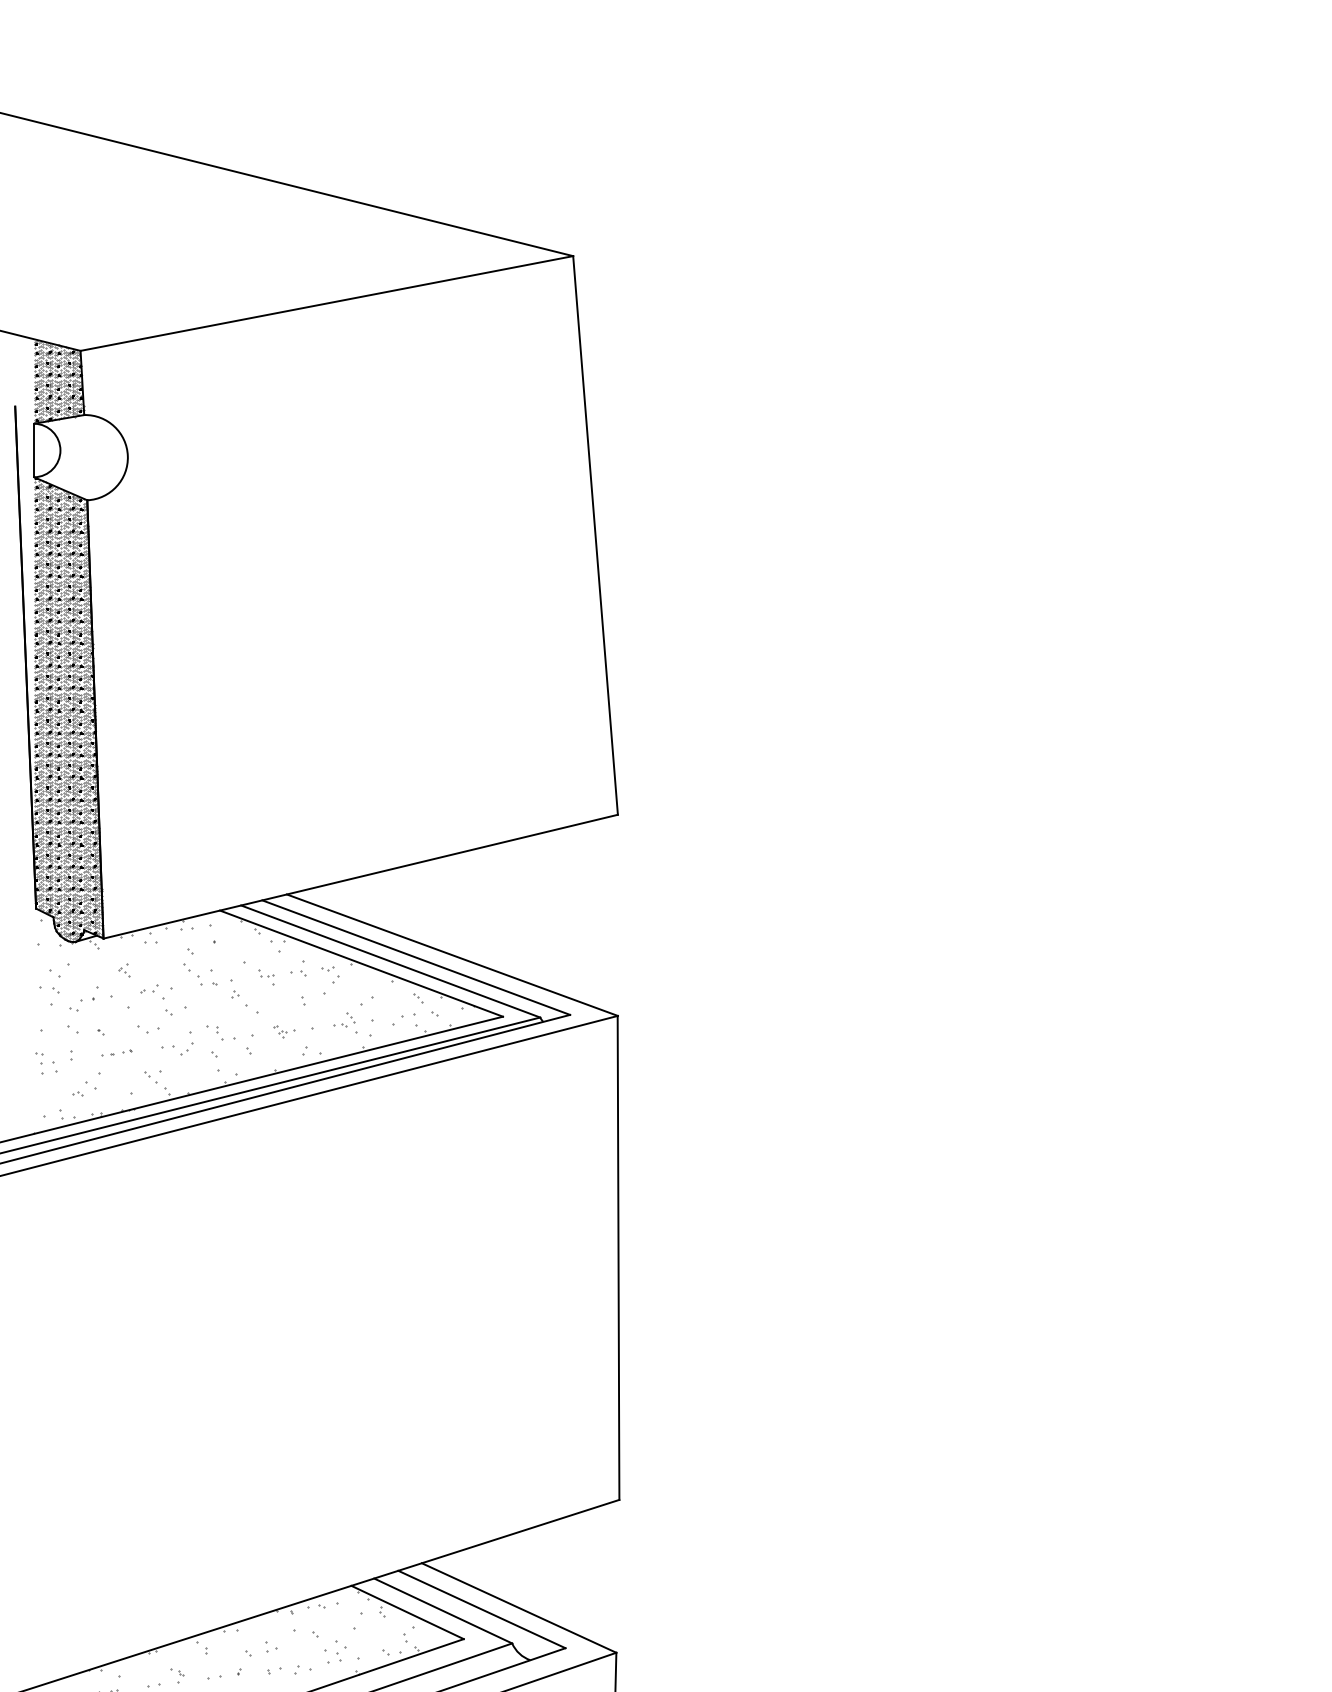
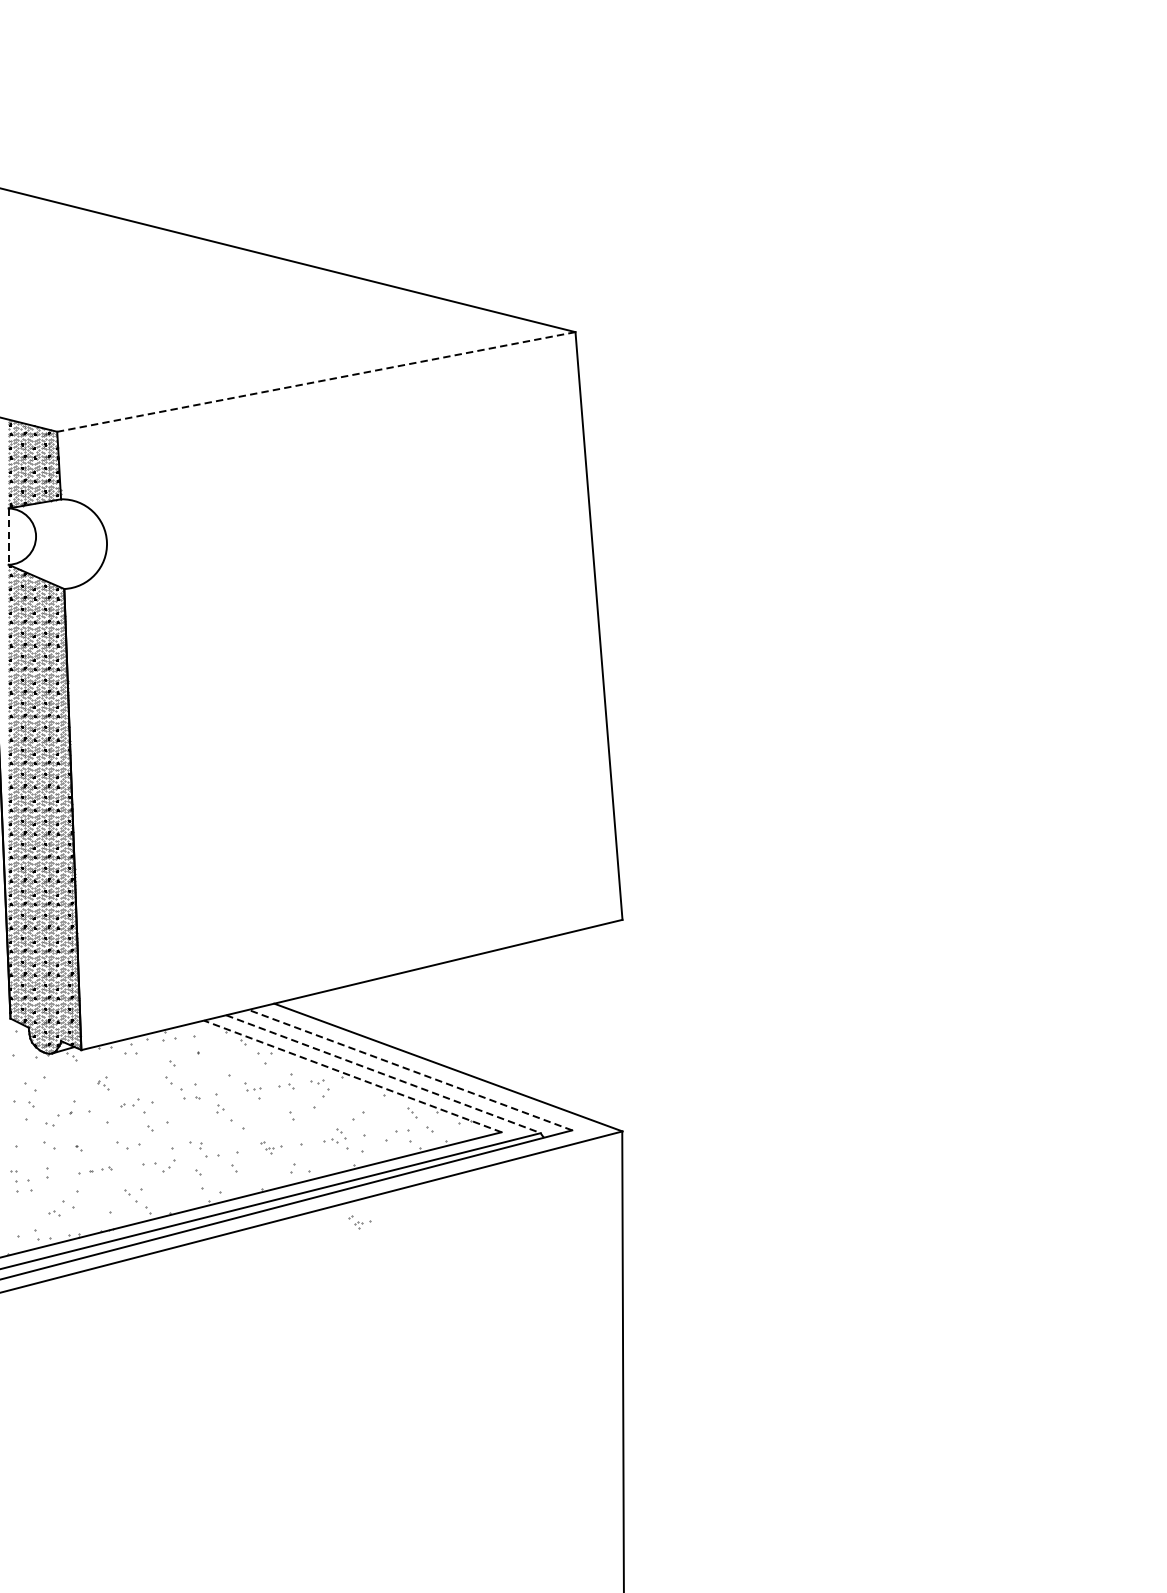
line: (326, 303) -> (315, 381), solid -> dashed
line: (34, 450) -> (8, 536), solid -> dashed
line: (415, 957) -> (409, 1069), solid -> dashed
line: (390, 961) -> (383, 1074), solid -> dashed
line: (361, 963) -> (352, 1076), solid -> dashed
part: (368, 1102) -> (360, 1222), added

